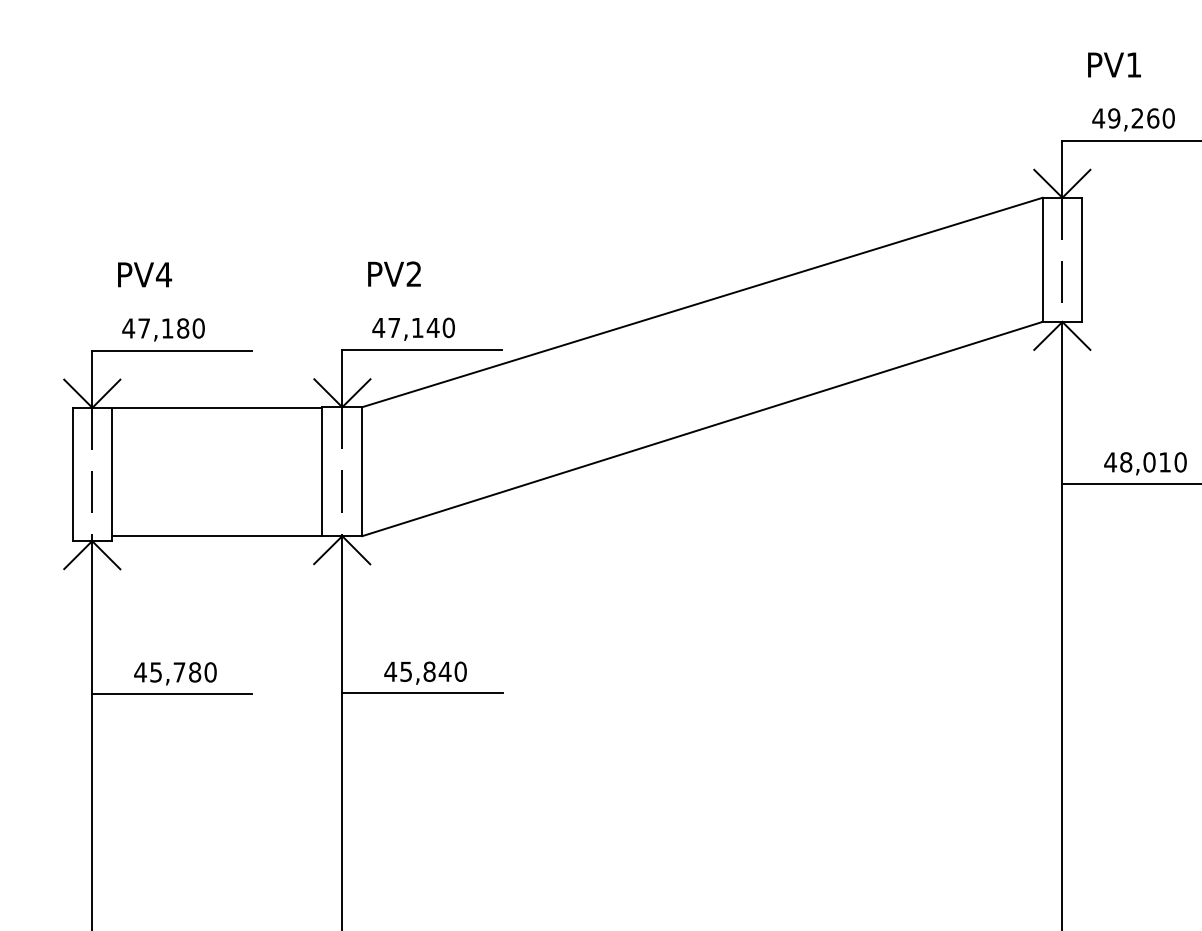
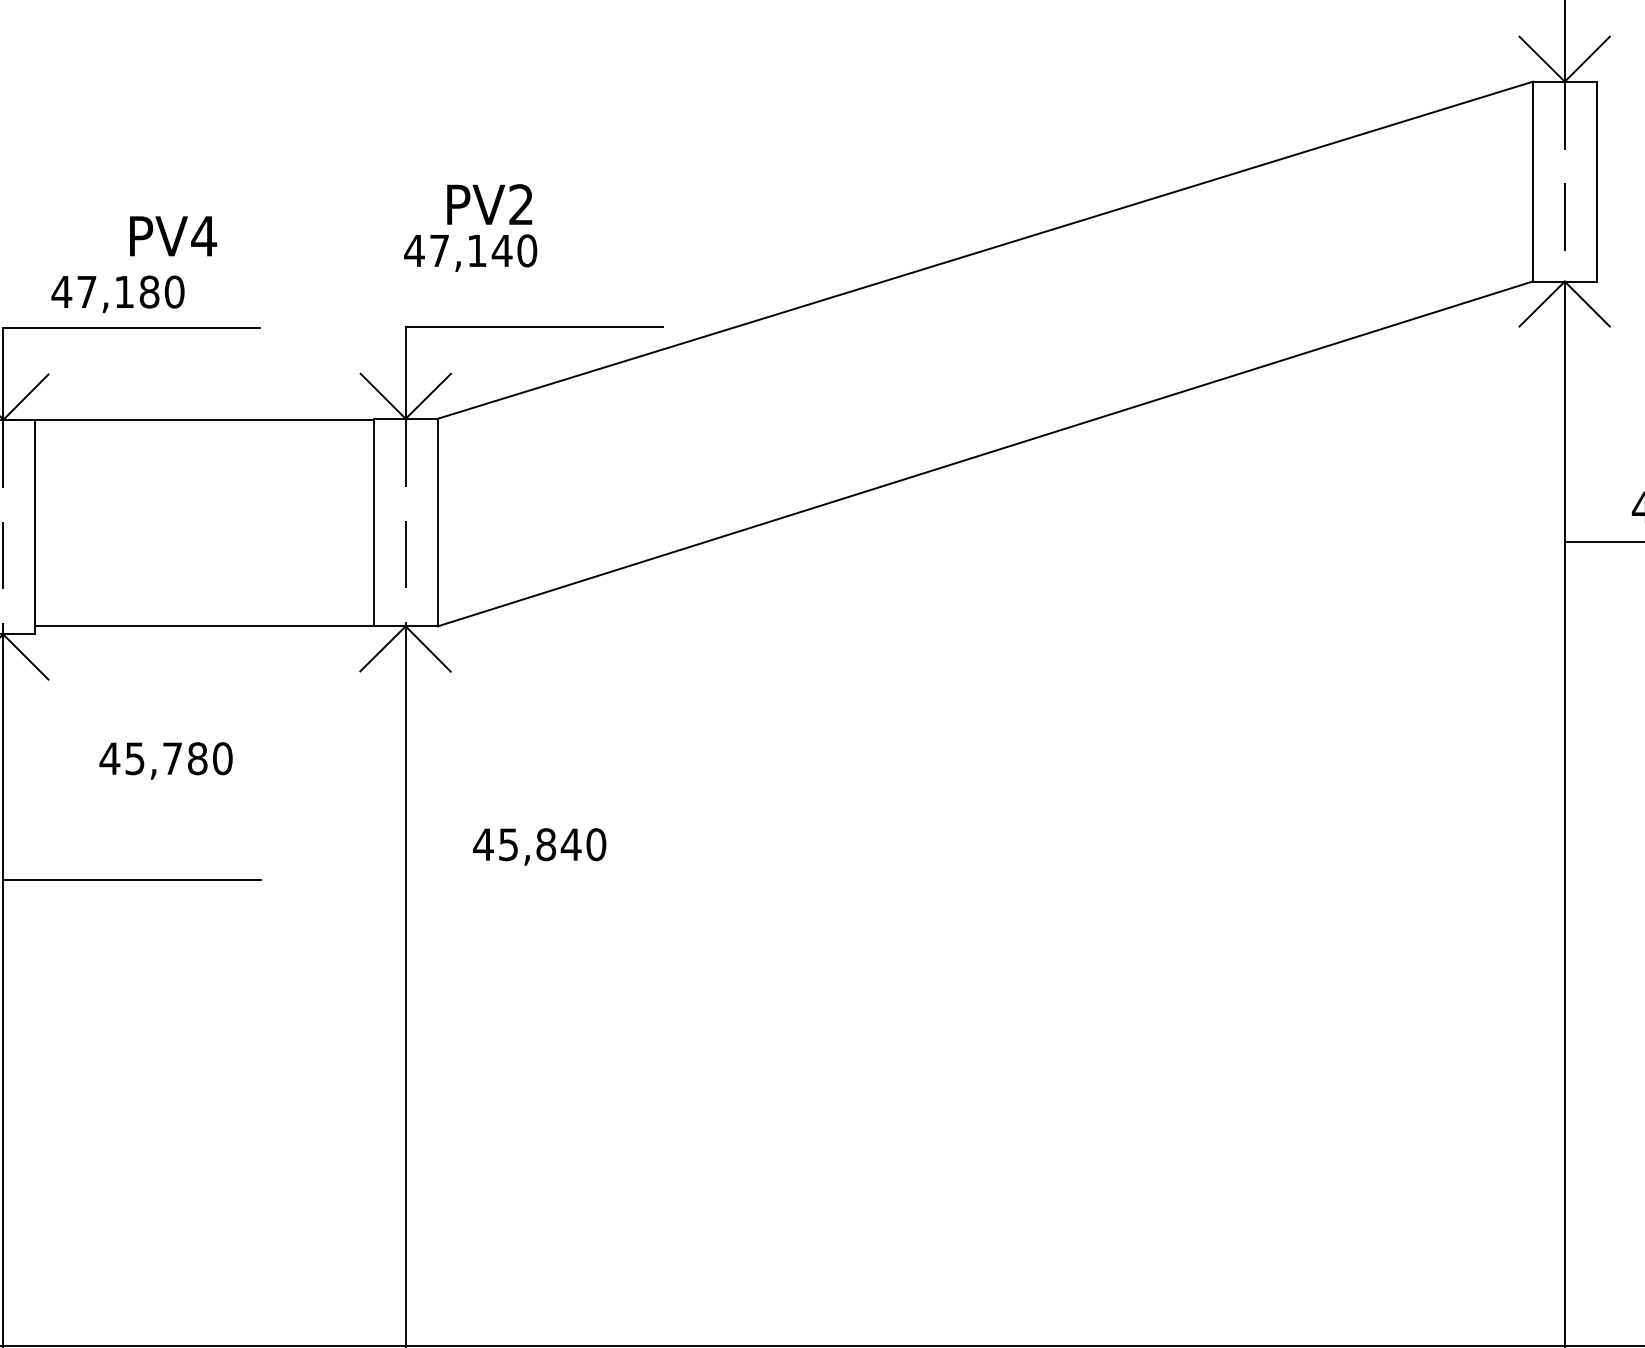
text: (145, 274) -> (174, 235), moved
text: (413, 328) -> (470, 251), moved
text: (175, 673) -> (166, 760), moved
line: (422, 693) -> (534, 879), removed

